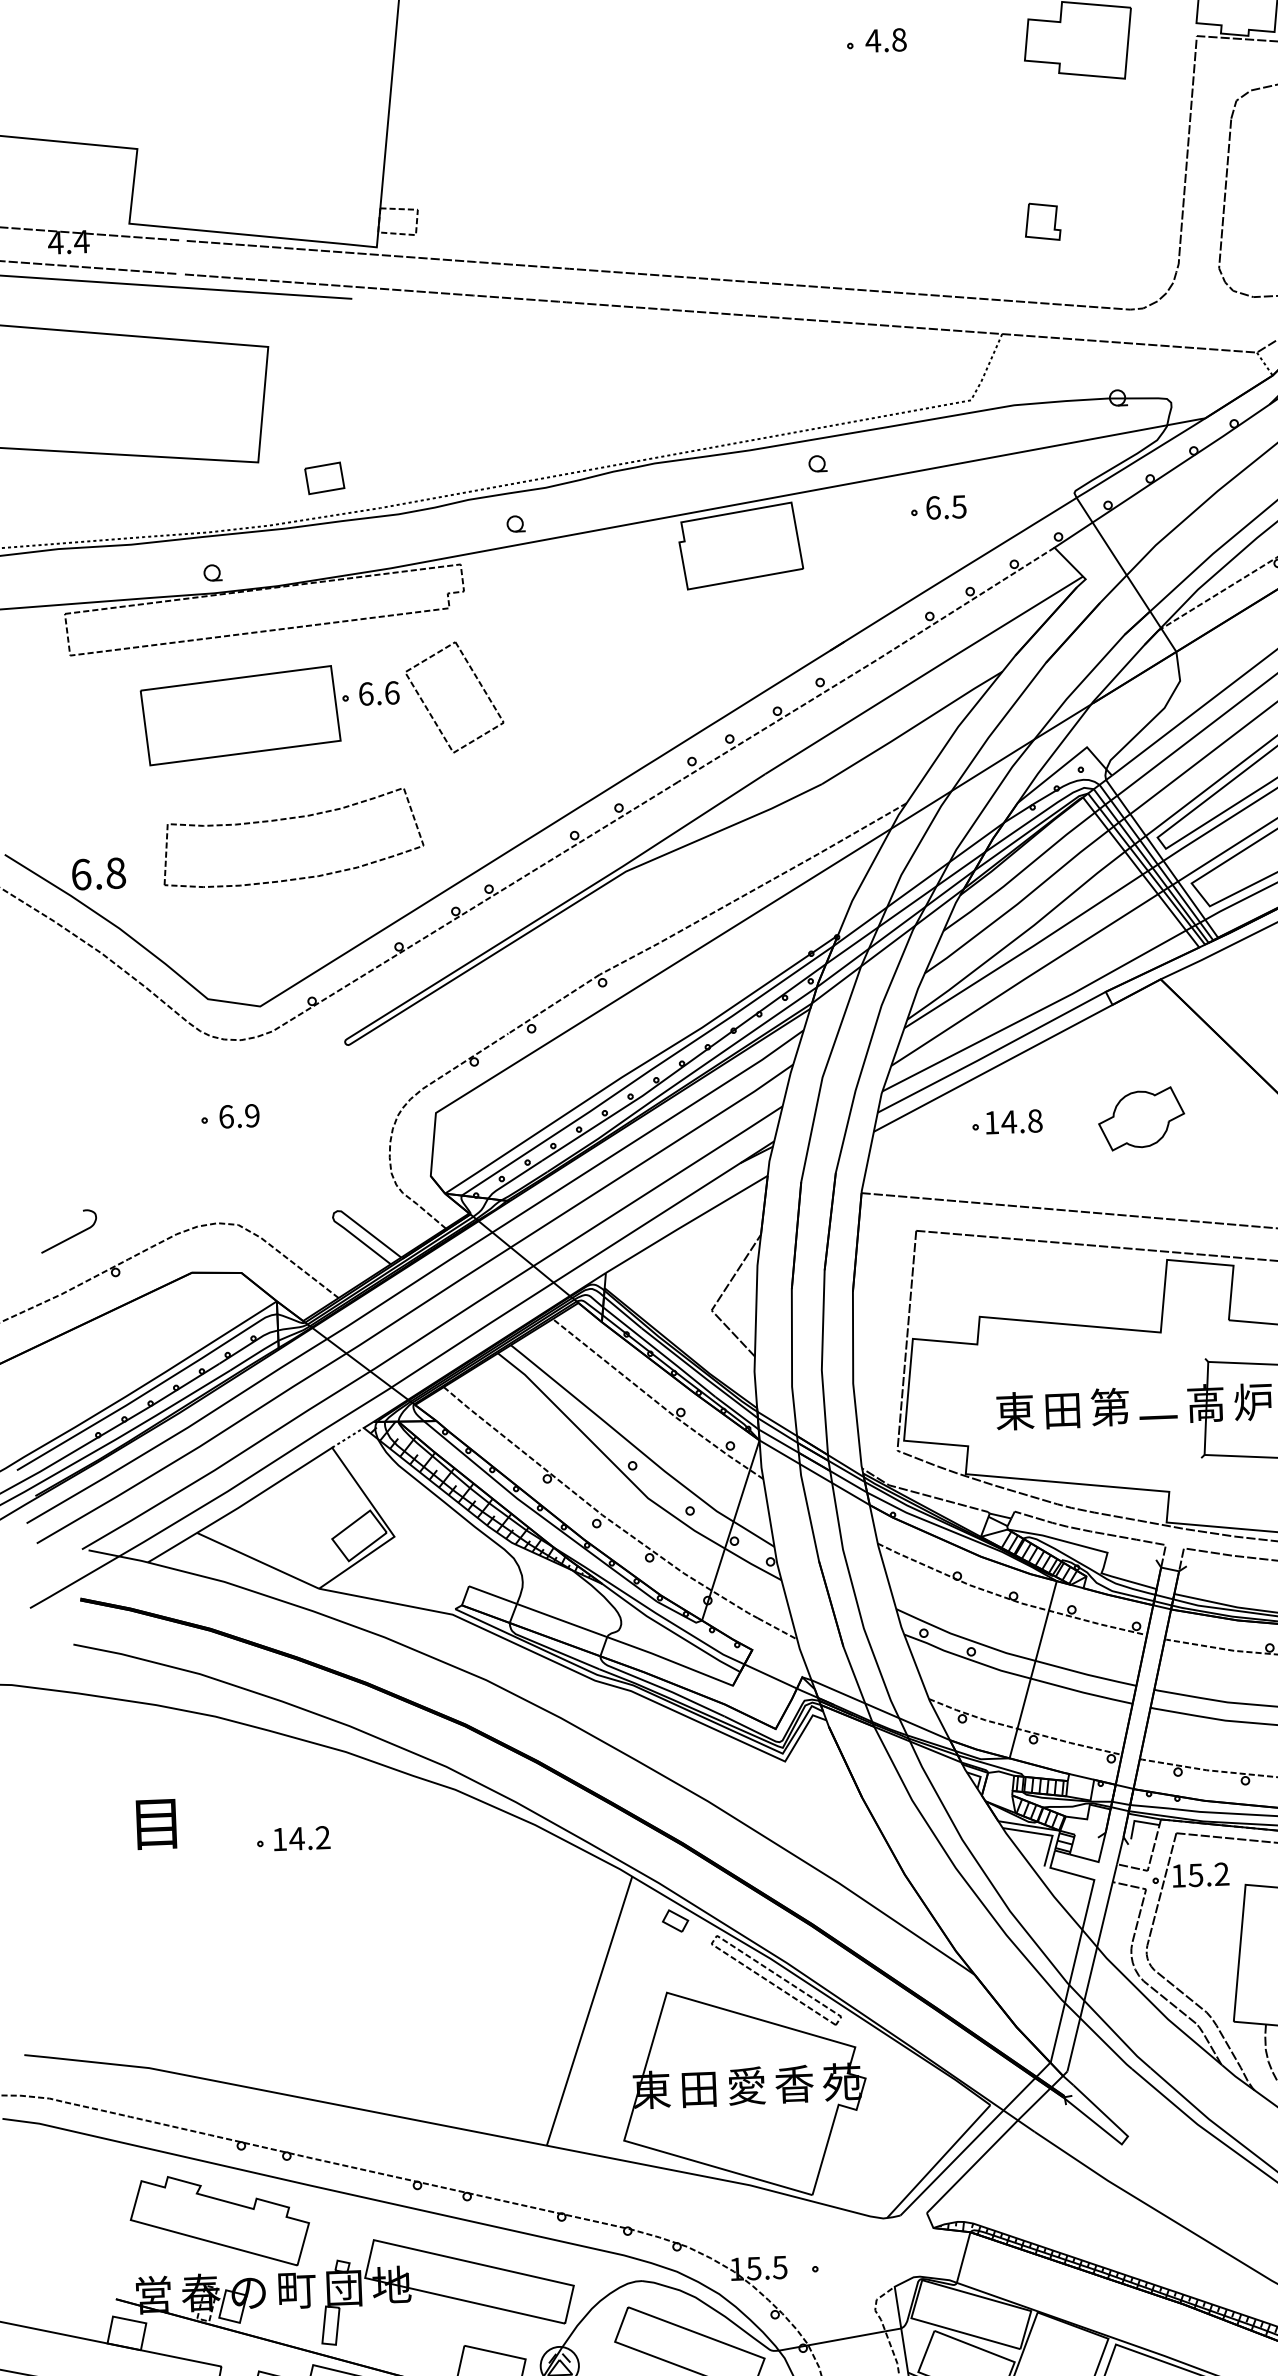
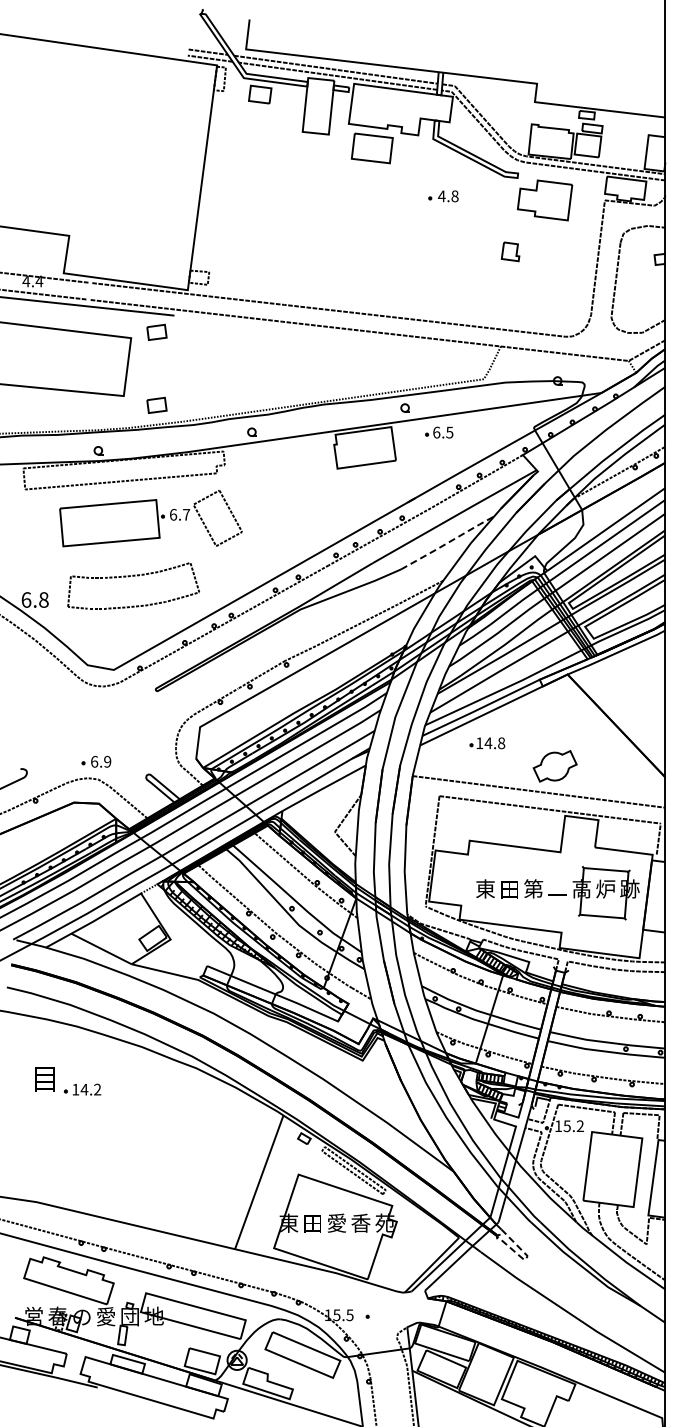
part: (1042, 221) -> (510, 251), moved
part: (317, 331) -> (156, 331), added
part: (938, 507) -> (439, 432), moved
text: (392, 692) -> (186, 514), 6.6 -> 6.7
line: (911, 727) -> (447, 542), solid -> dashed
part: (230, 1116) -> (96, 761), moved
part: (1140, 1119) -> (554, 766), moved
part: (293, 1838) -> (82, 1089), moved
line: (1125, 2140) -> (526, 1258), solid -> dashed
text: (297, 2289) -> (106, 1316), 町 -> 愛

